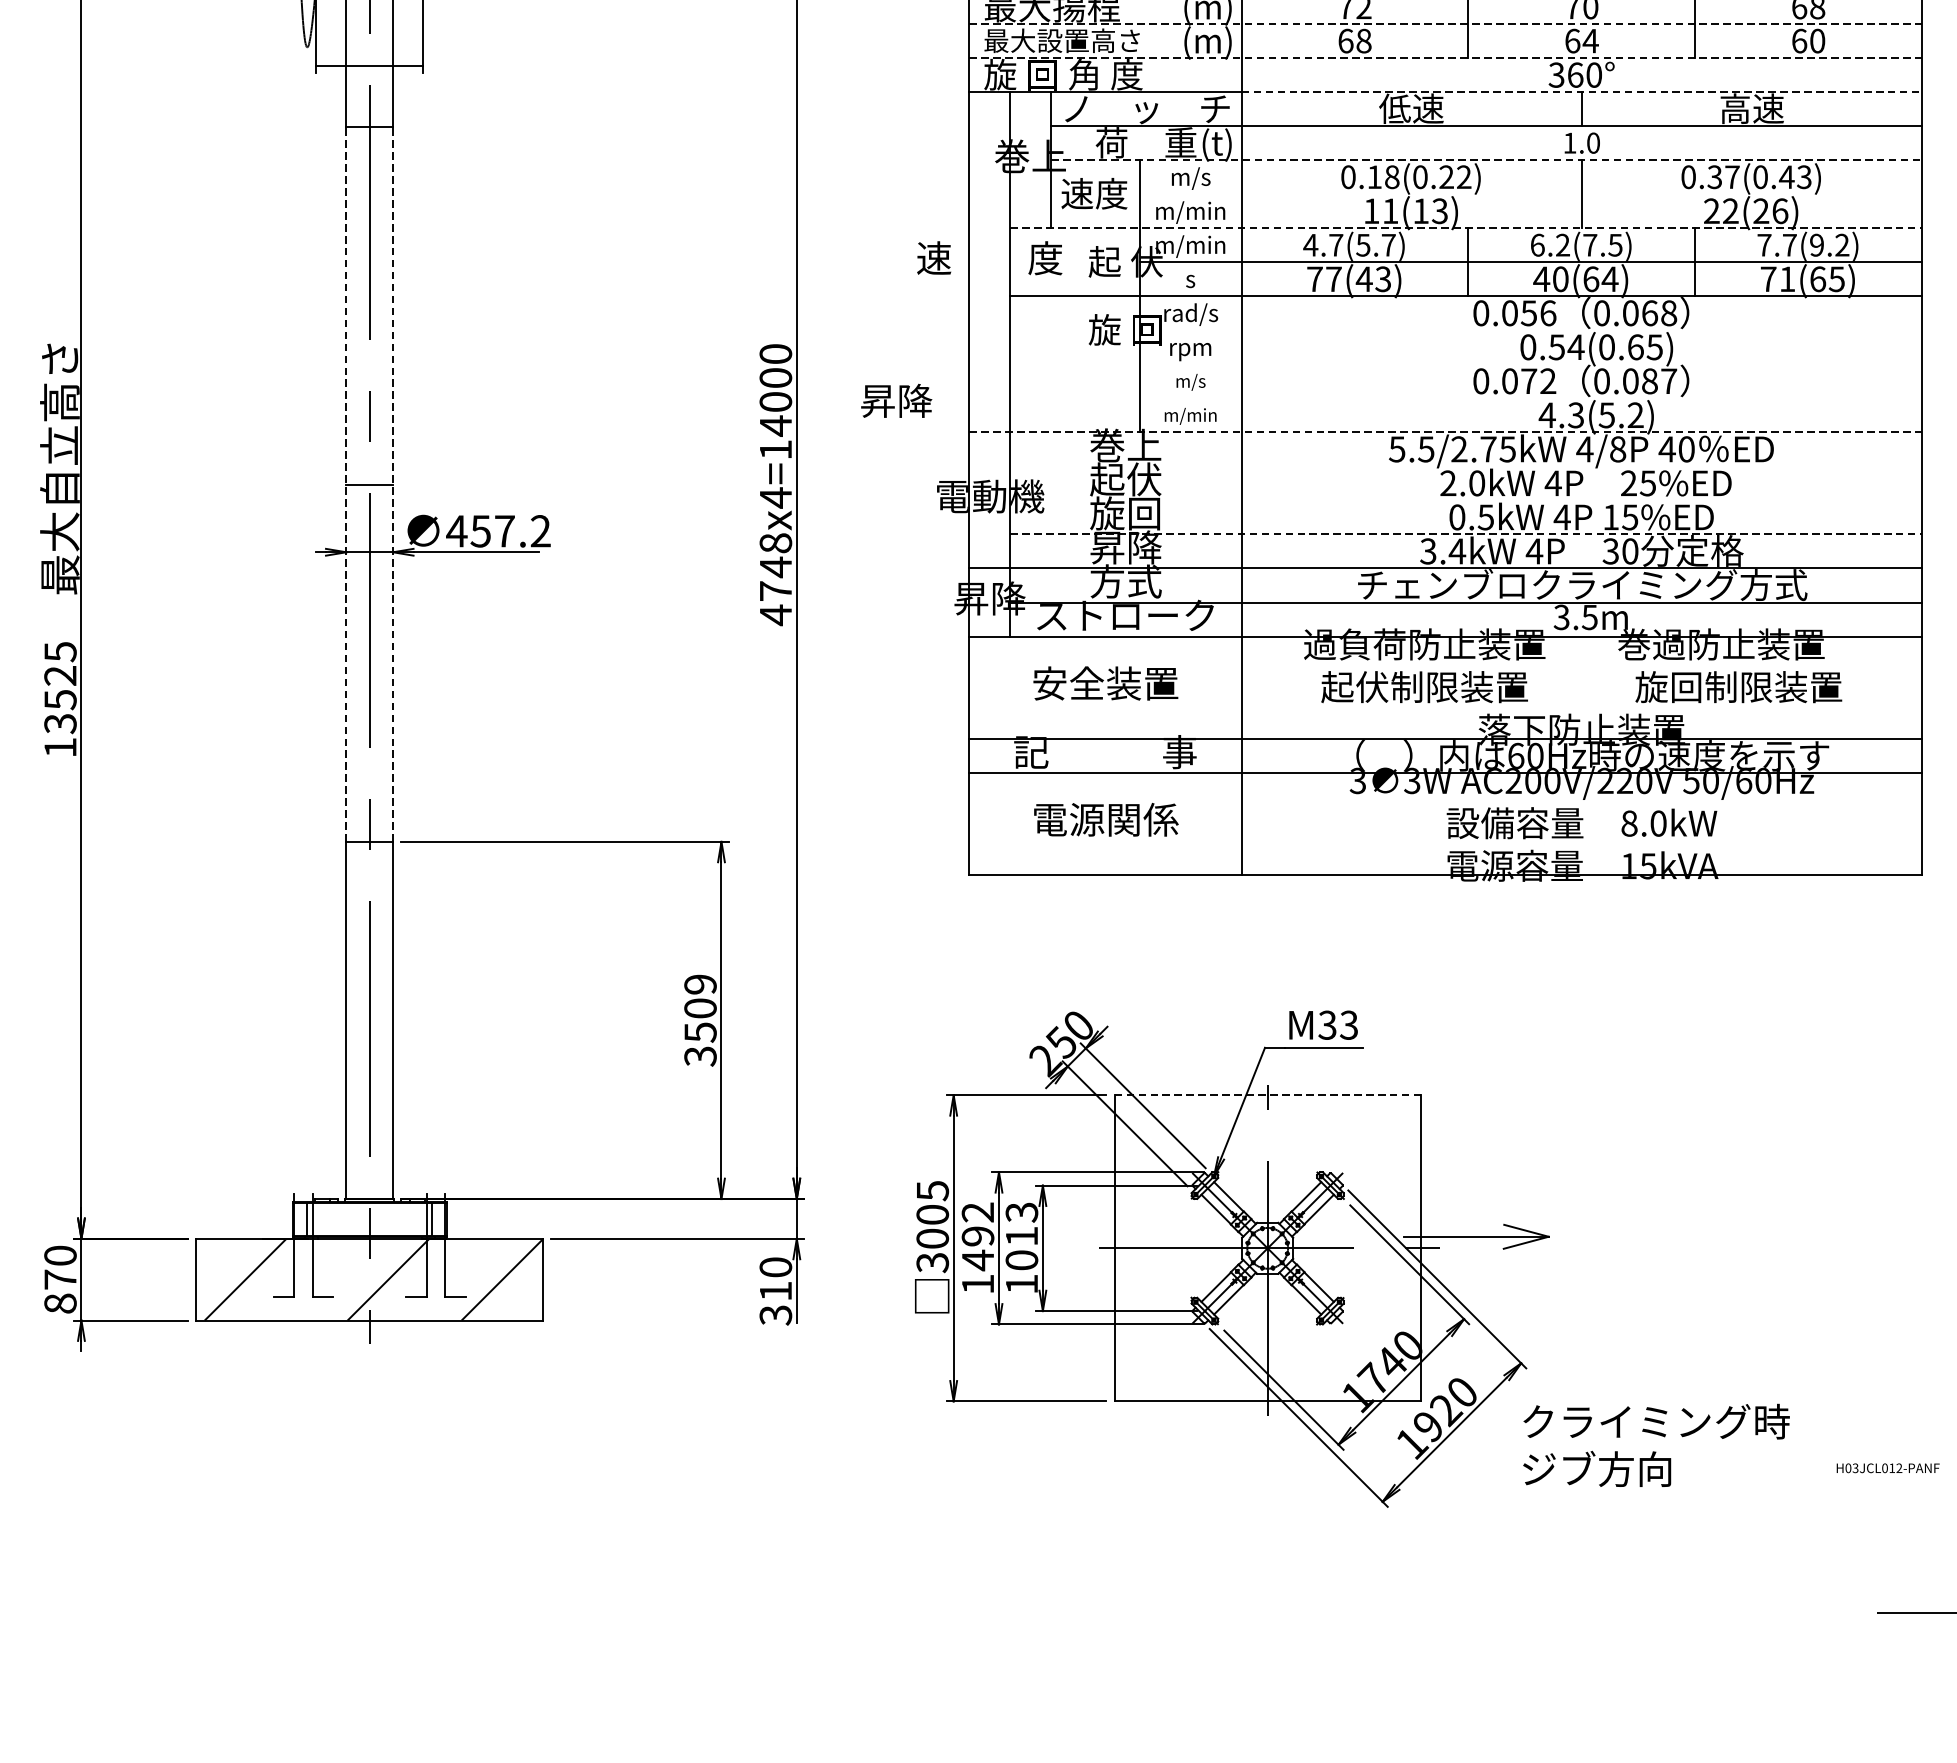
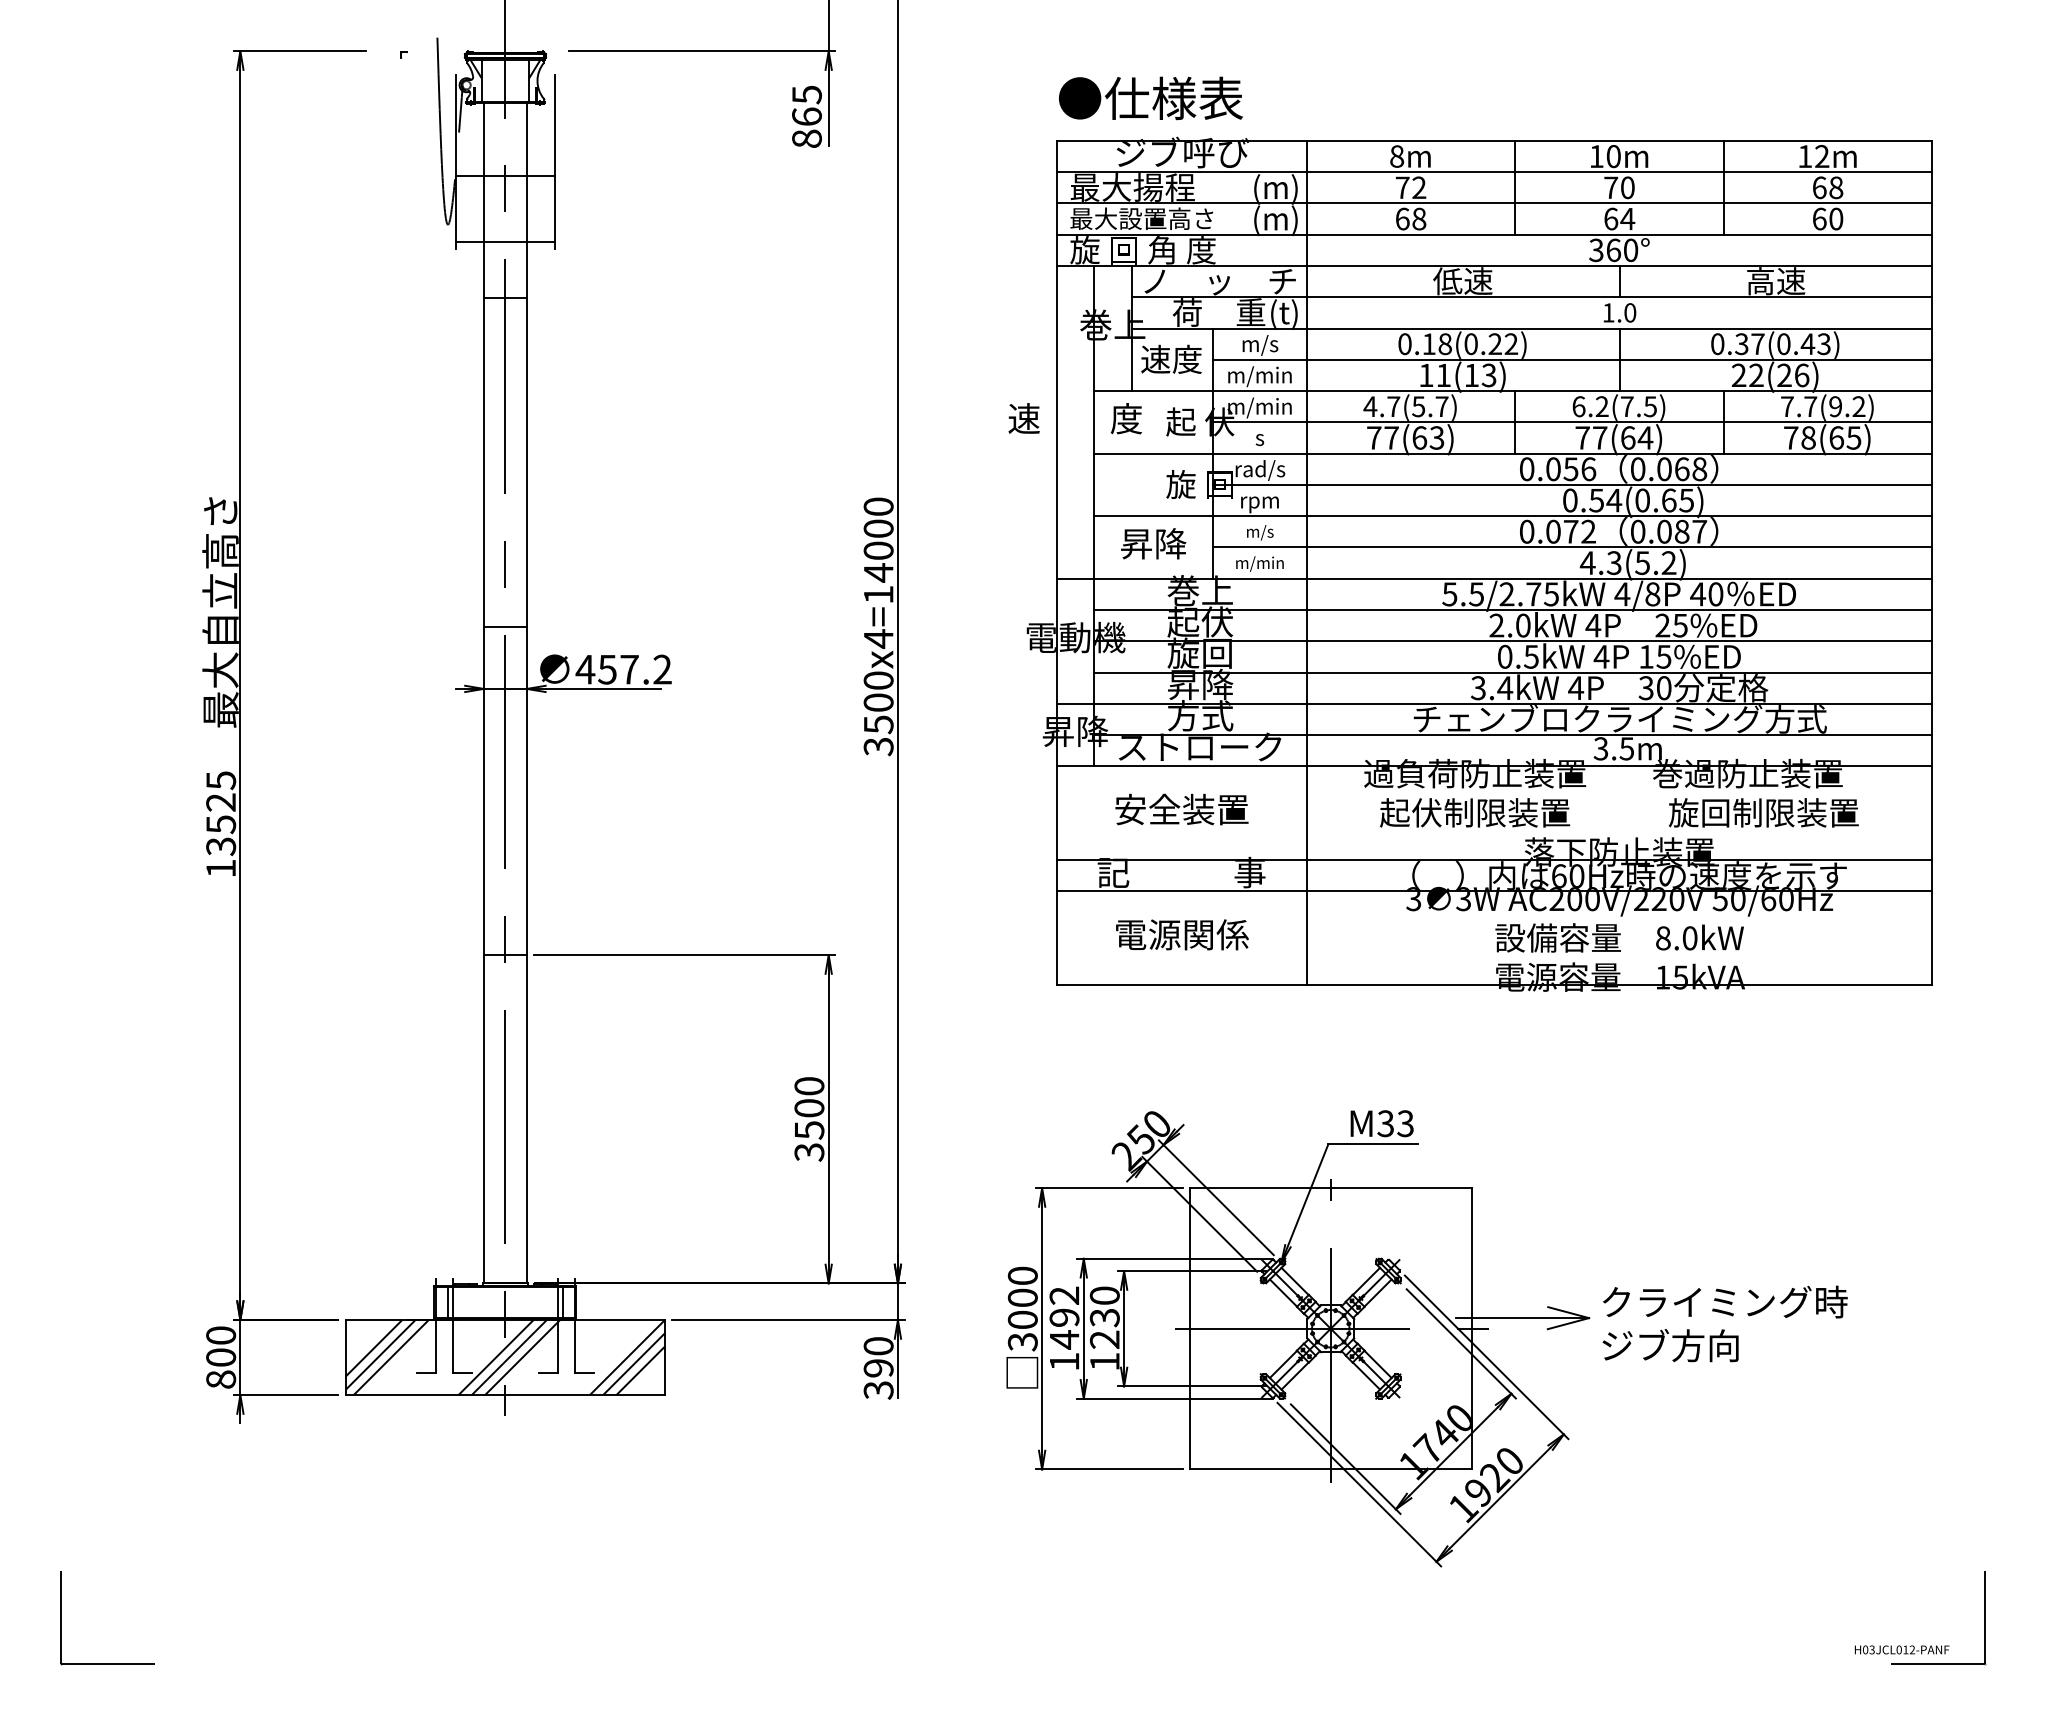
line: (1445, 24) -> (1494, 203), dashed -> solid
line: (1445, 57) -> (1494, 234), dashed -> solid
line: (1581, 92) -> (1619, 266), dashed -> solid
line: (1487, 160) -> (1532, 328), dashed -> solid
line: (1530, 193) -> (1572, 359), added
line: (1466, 228) -> (1513, 391), dashed -> solid
text: (1364, 278) -> (1419, 437), 77(43) -> 77(63)
text: (1550, 278) -> (1590, 437), 40(64) -> 77(64)
text: (1787, 278) -> (1808, 437), 71(65) -> 78(65)
line: (1530, 329) -> (1572, 484), added
line: (1466, 364) -> (1513, 516), added
line: (1530, 398) -> (1572, 547), added
text: (896, 400) -> (1153, 543), moved
line: (1445, 432) -> (1494, 578), dashed -> solid
line: (1466, 466) -> (1513, 610), added
line: (345, 484) -> (483, 626), dashed -> solid
line: (392, 484) -> (526, 626), dashed -> solid
line: (1466, 500) -> (1513, 641), added
line: (1466, 534) -> (1513, 672), dashed -> solid
text: (775, 579) -> (878, 713), 4748x4=14000 -> 3500x4=14000
text: (700, 984) -> (809, 1086), 3509 -> 3500
line: (1267, 1095) -> (1330, 1188), dashed -> solid
text: (932, 1190) -> (1022, 1275), 3005 -> 3000
text: (1021, 1236) -> (1104, 1317), 1013 -> 1230
line: (226, 1269) -> (373, 1348), added
line: (233, 1276) -> (380, 1354), added
text: (60, 1279) -> (221, 1357), 870 -> 800
line: (358, 1279) -> (495, 1357), added
line: (373, 1279) -> (508, 1357), added
line: (509, 1287) -> (633, 1364), added
text: (775, 1291) -> (878, 1368), 310 -> 390
line: (516, 1293) -> (640, 1370), added
text: (1655, 1444) -> (1724, 1323), moved
text: (1887, 1467) -> (1901, 1649), moved

